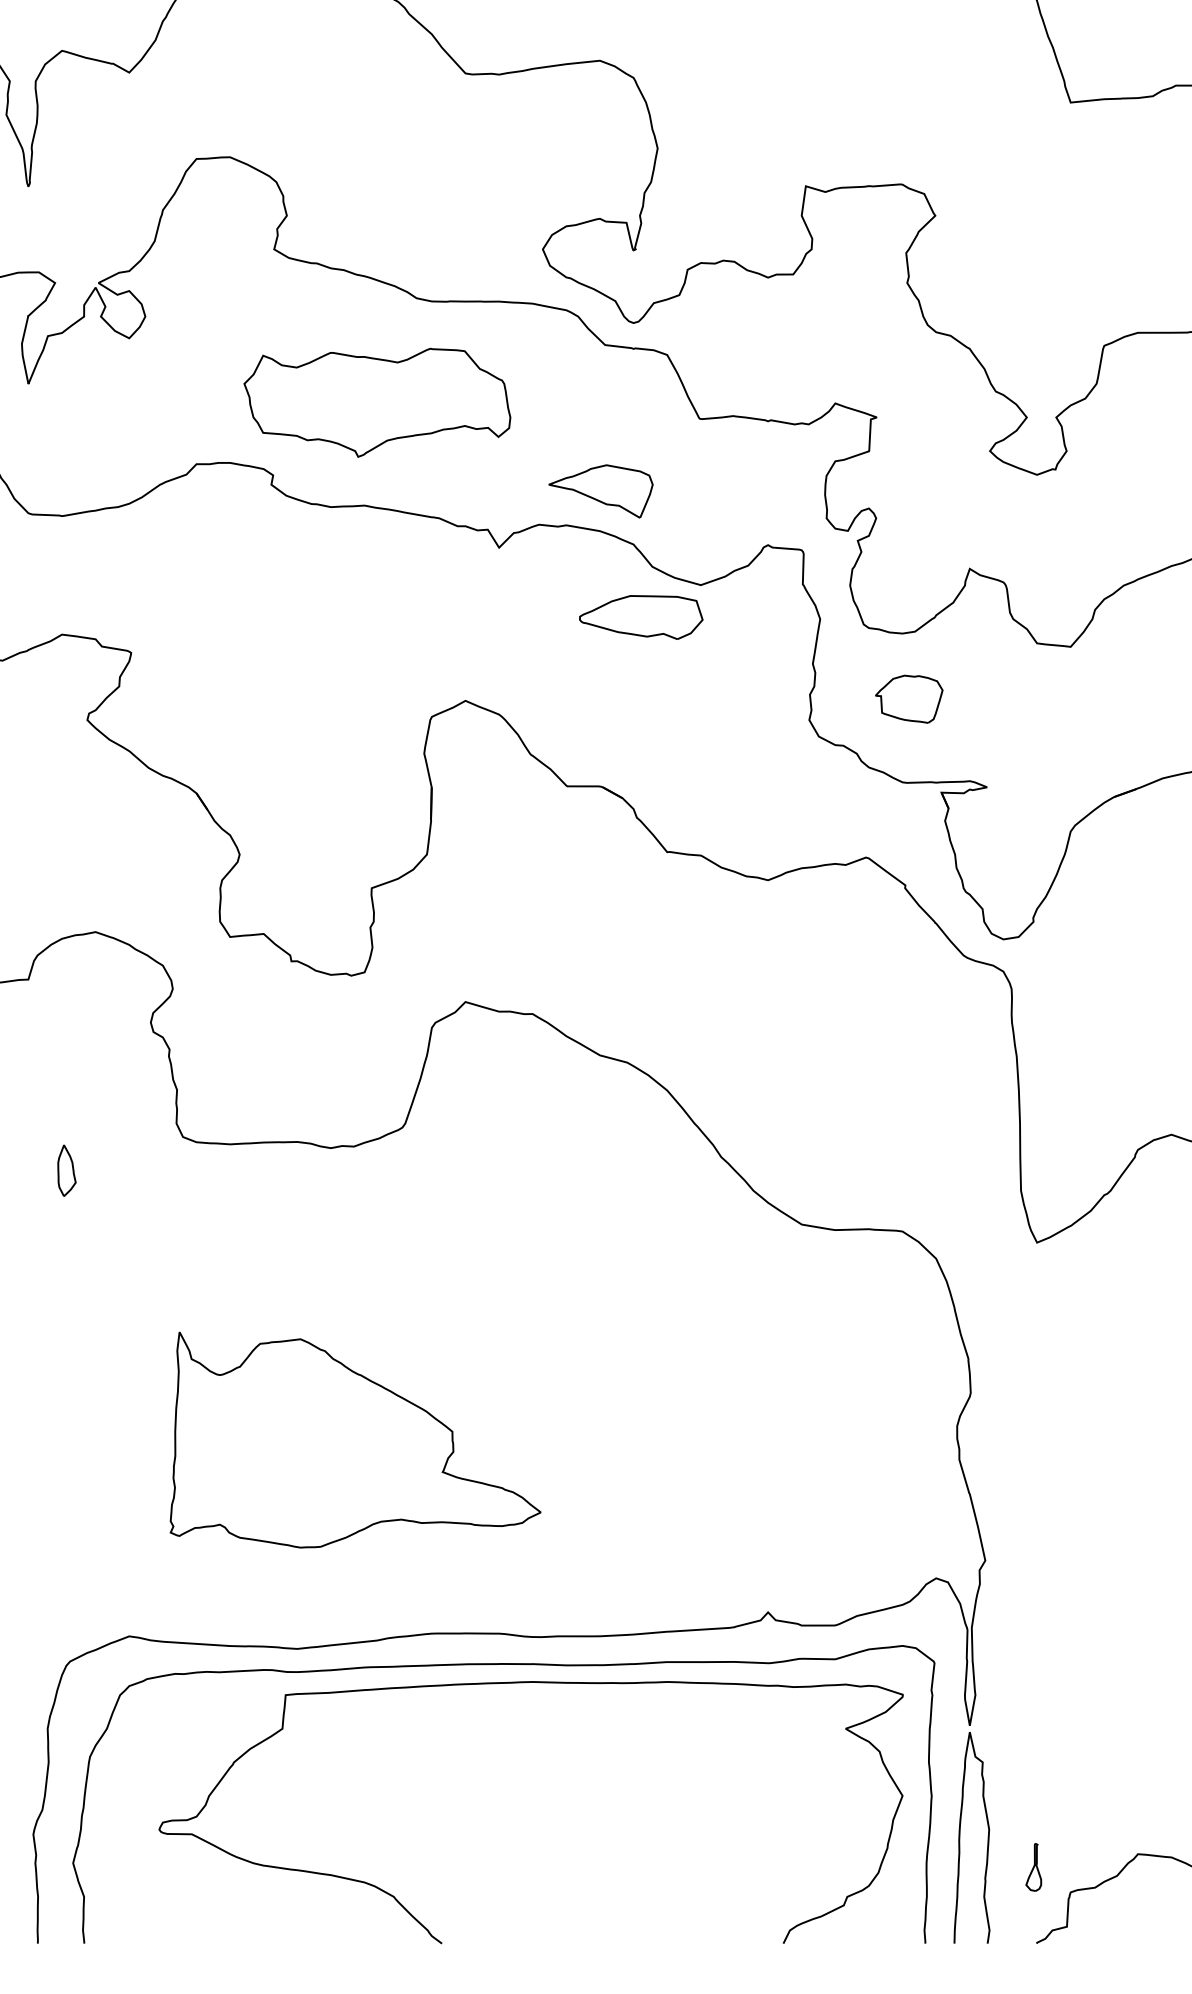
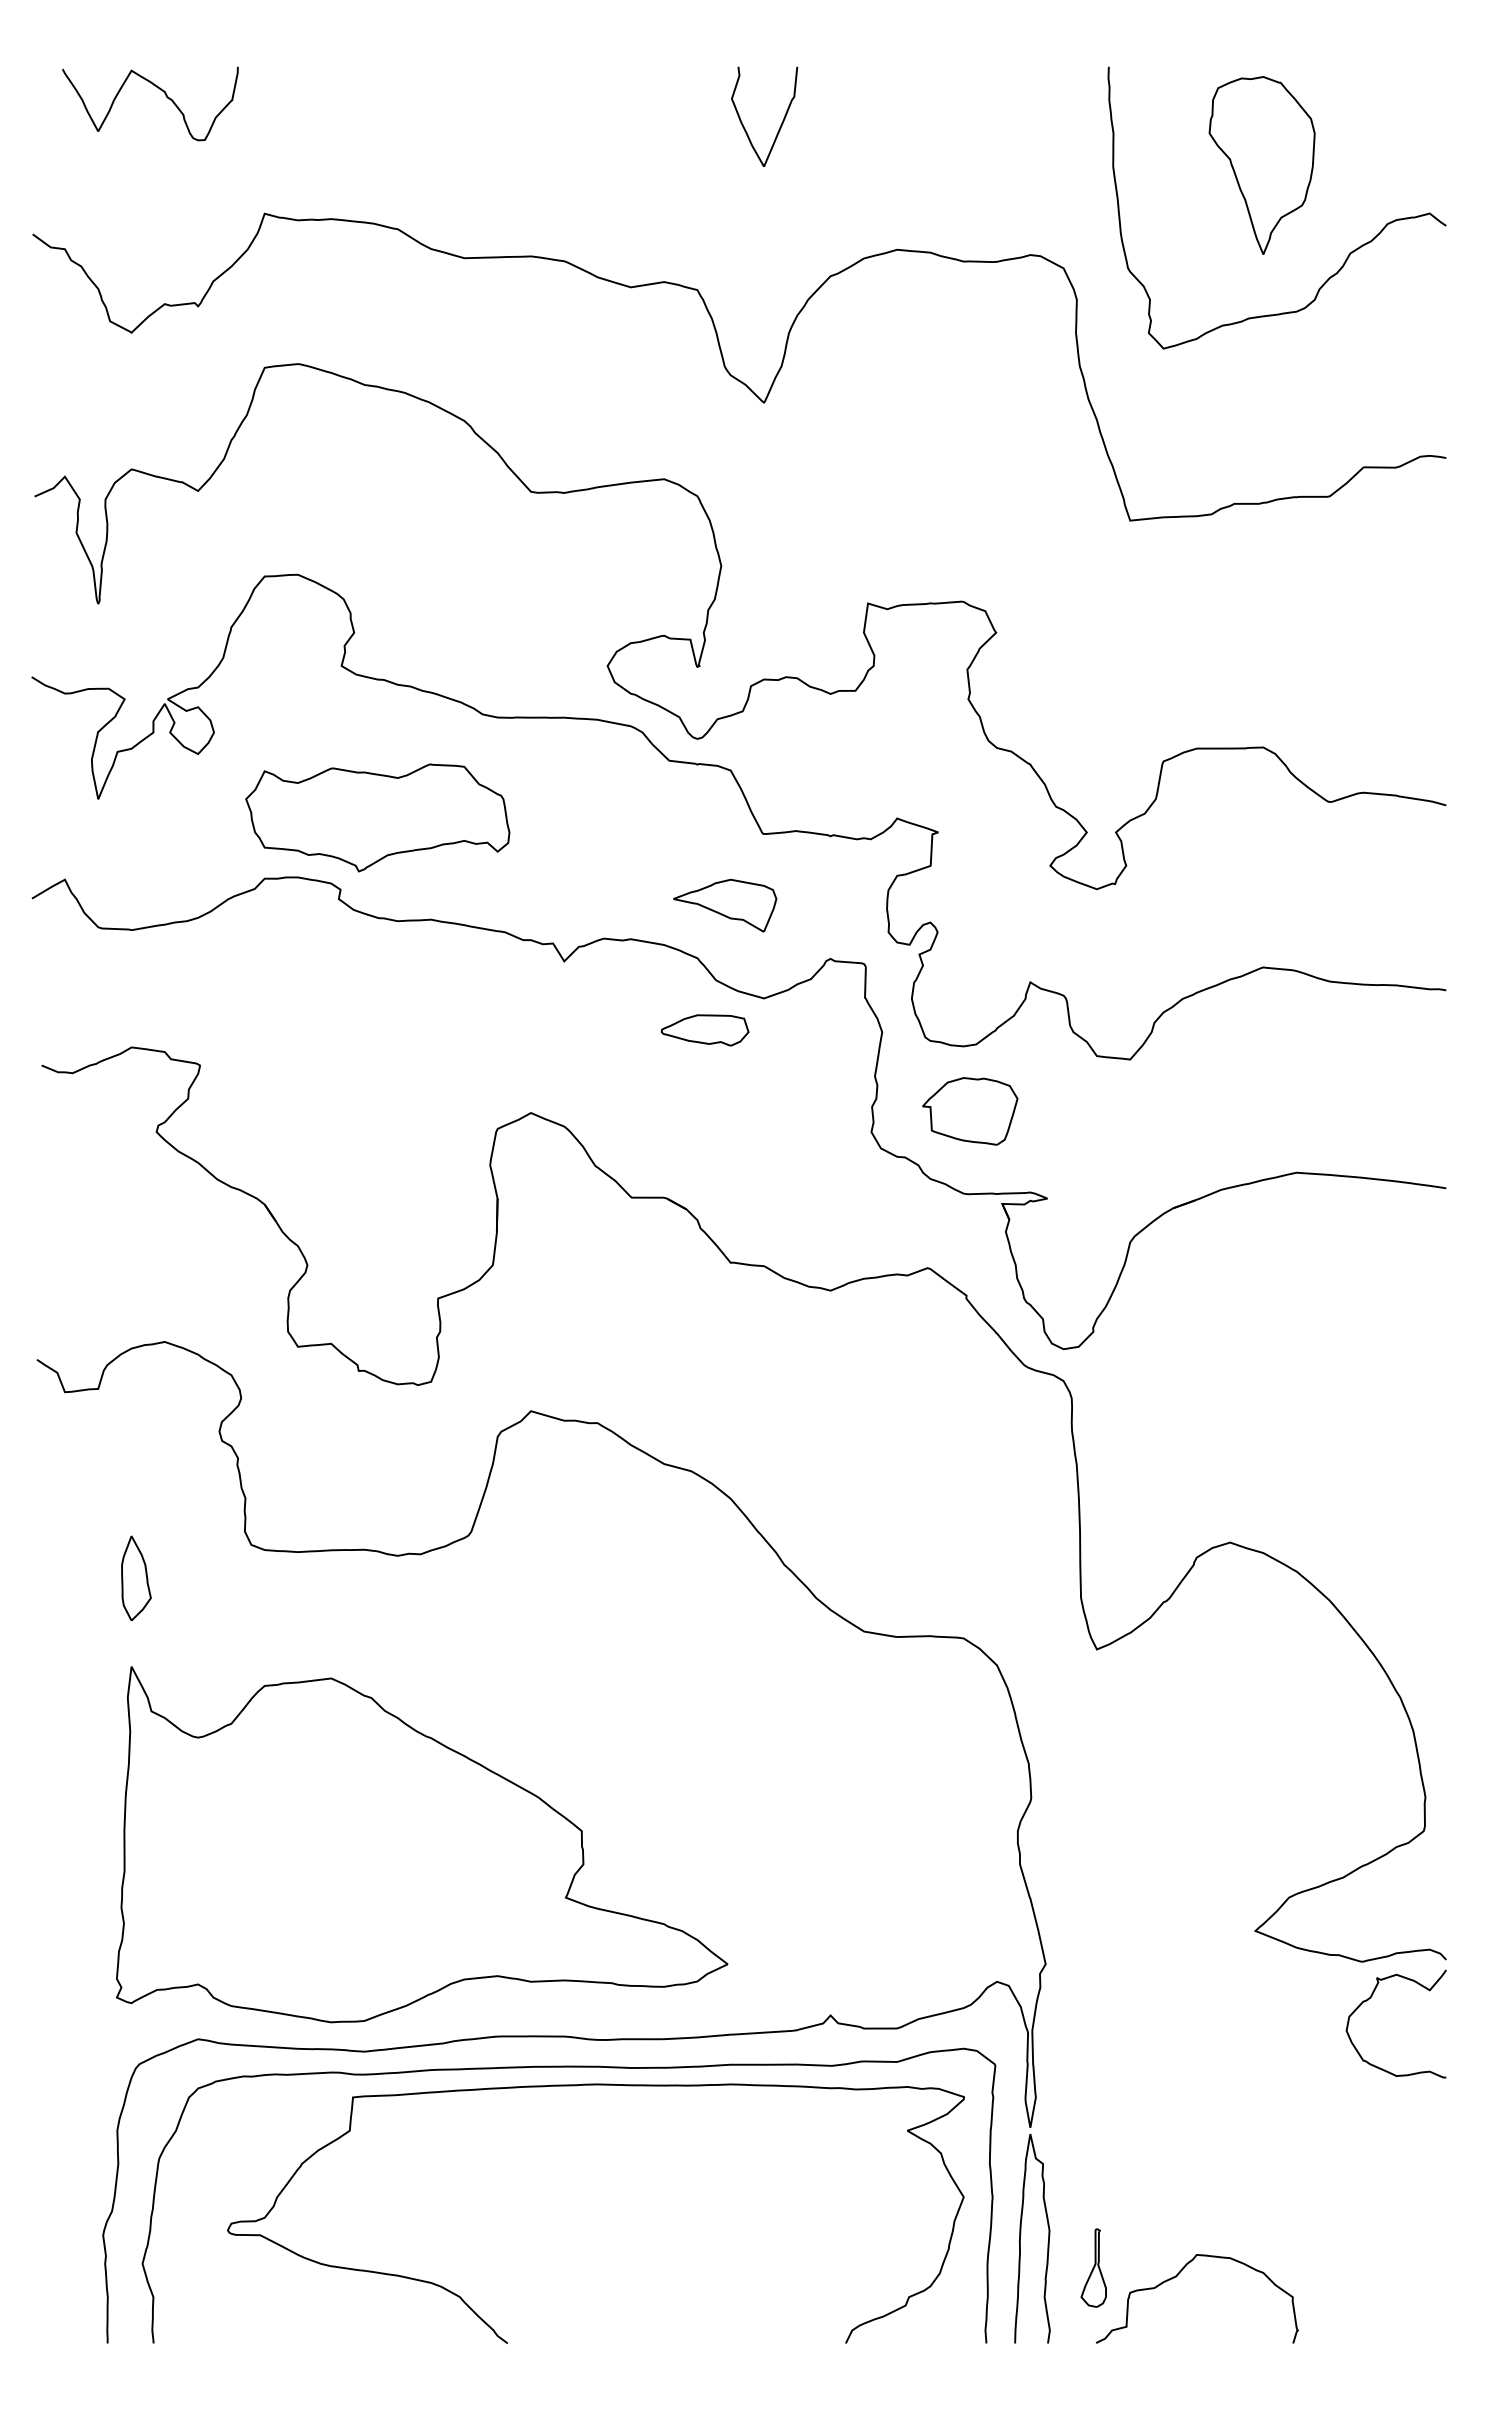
part: (377, 402) -> (377, 817), moved
part: (601, 491) -> (725, 905), moved
part: (641, 617) -> (705, 1030), size x0.71
part: (909, 699) -> (970, 1111), size x1.43
part: (67, 1169) -> (136, 1577), size x1.67
part: (355, 1439) -> (422, 1844), size x1.67
part: (1033, 1866) -> (1093, 2267), size x1.67

